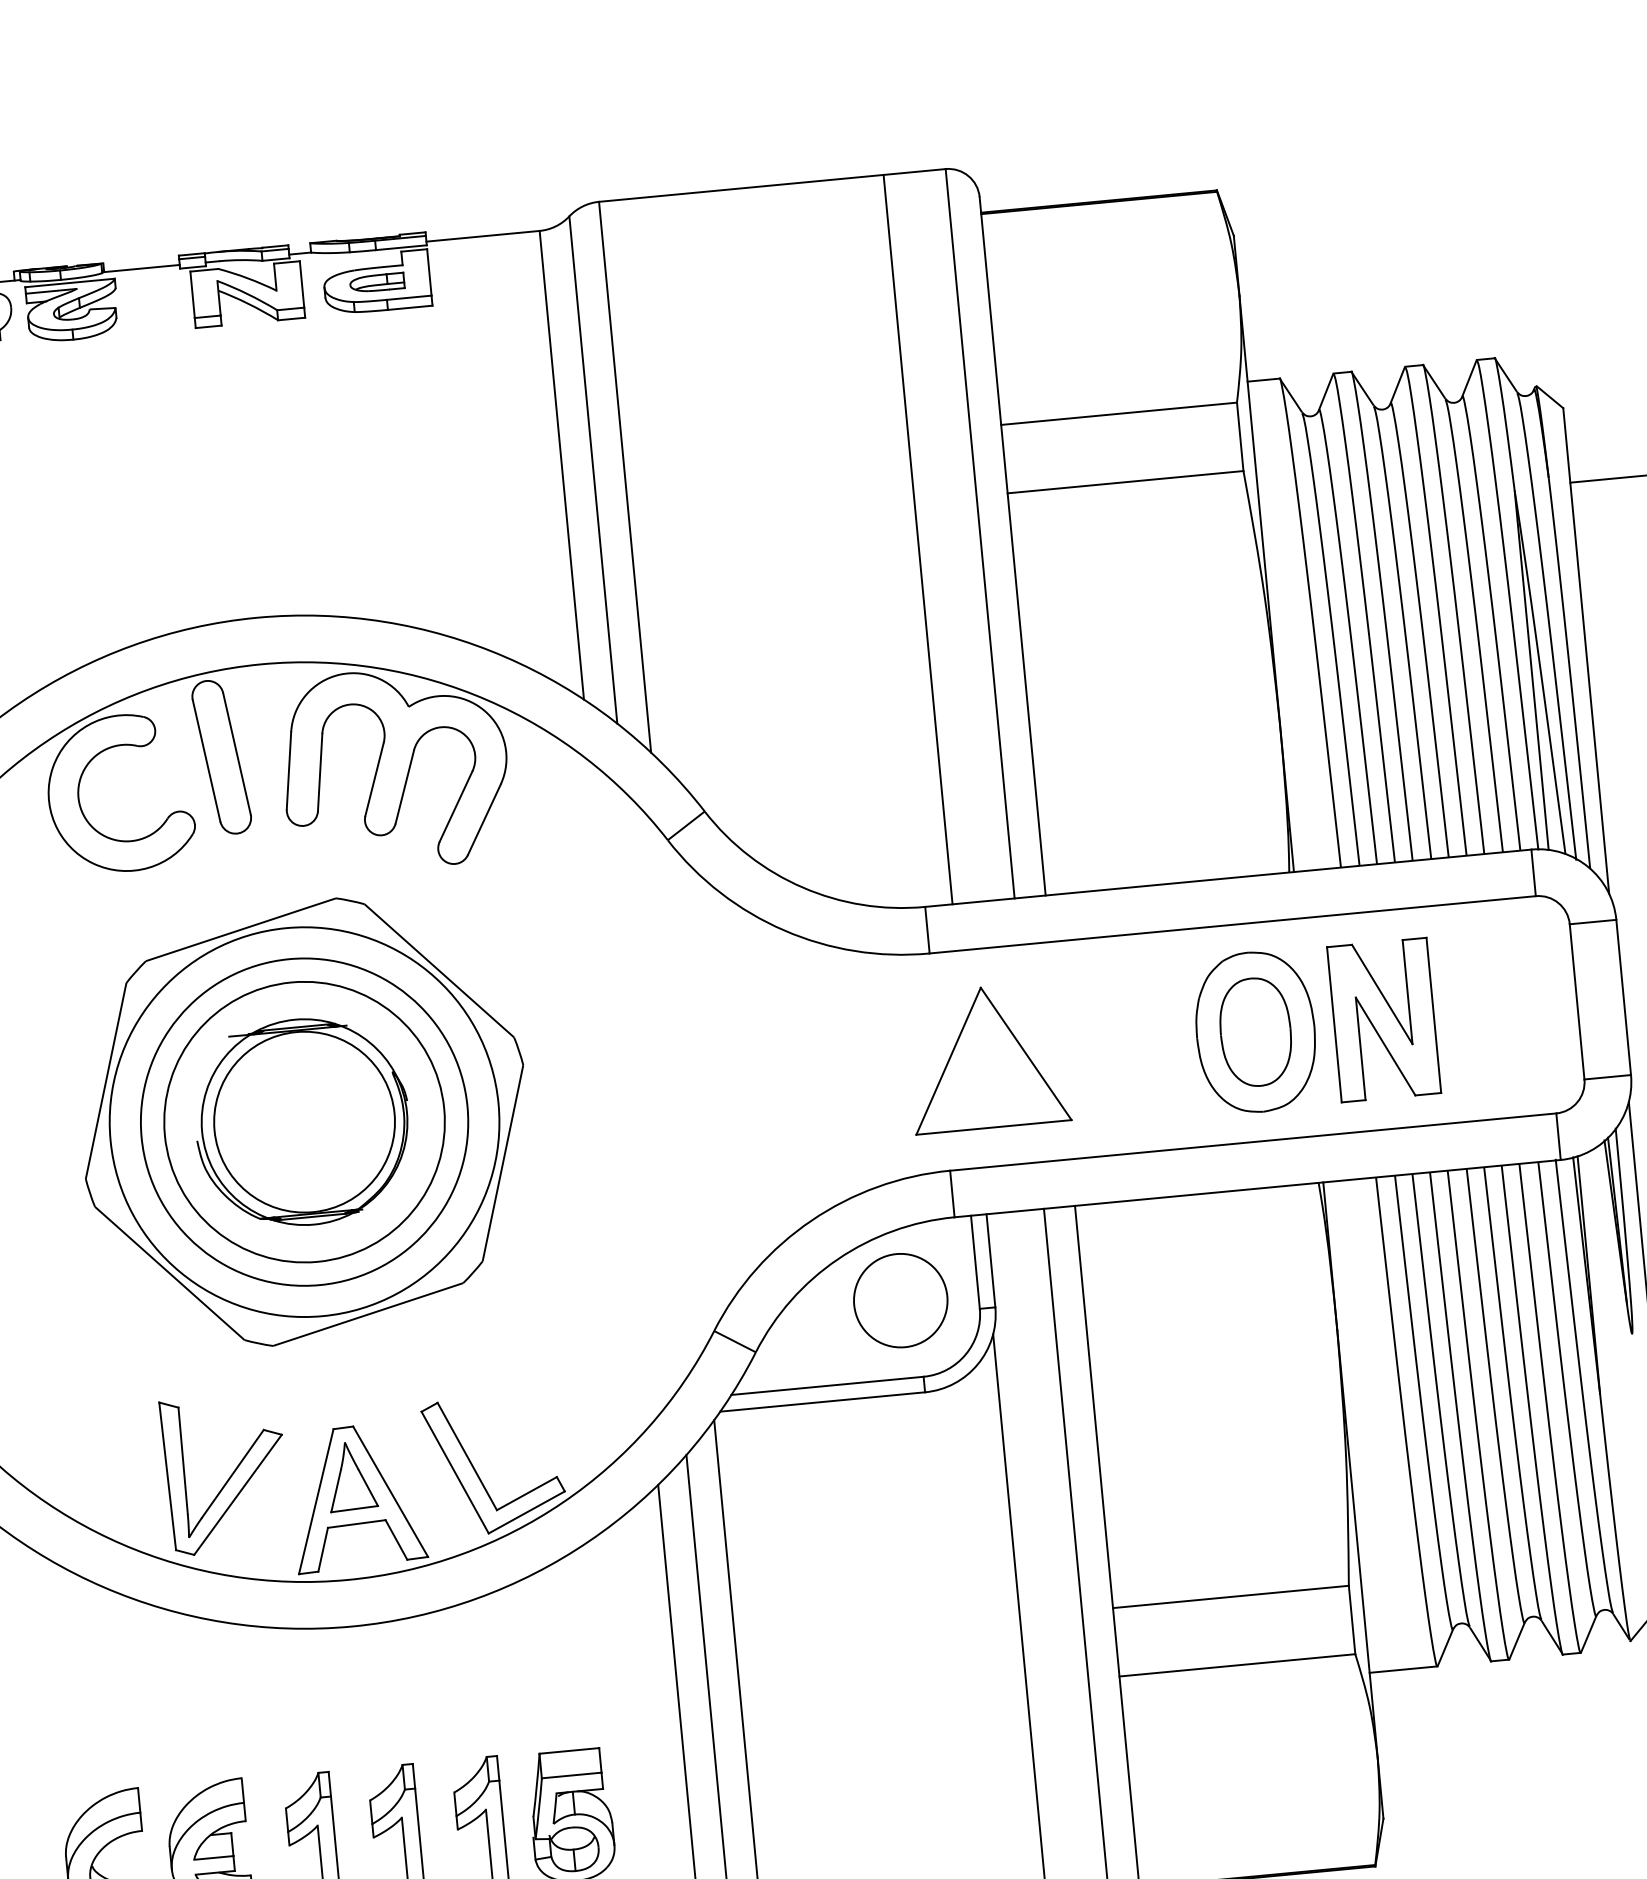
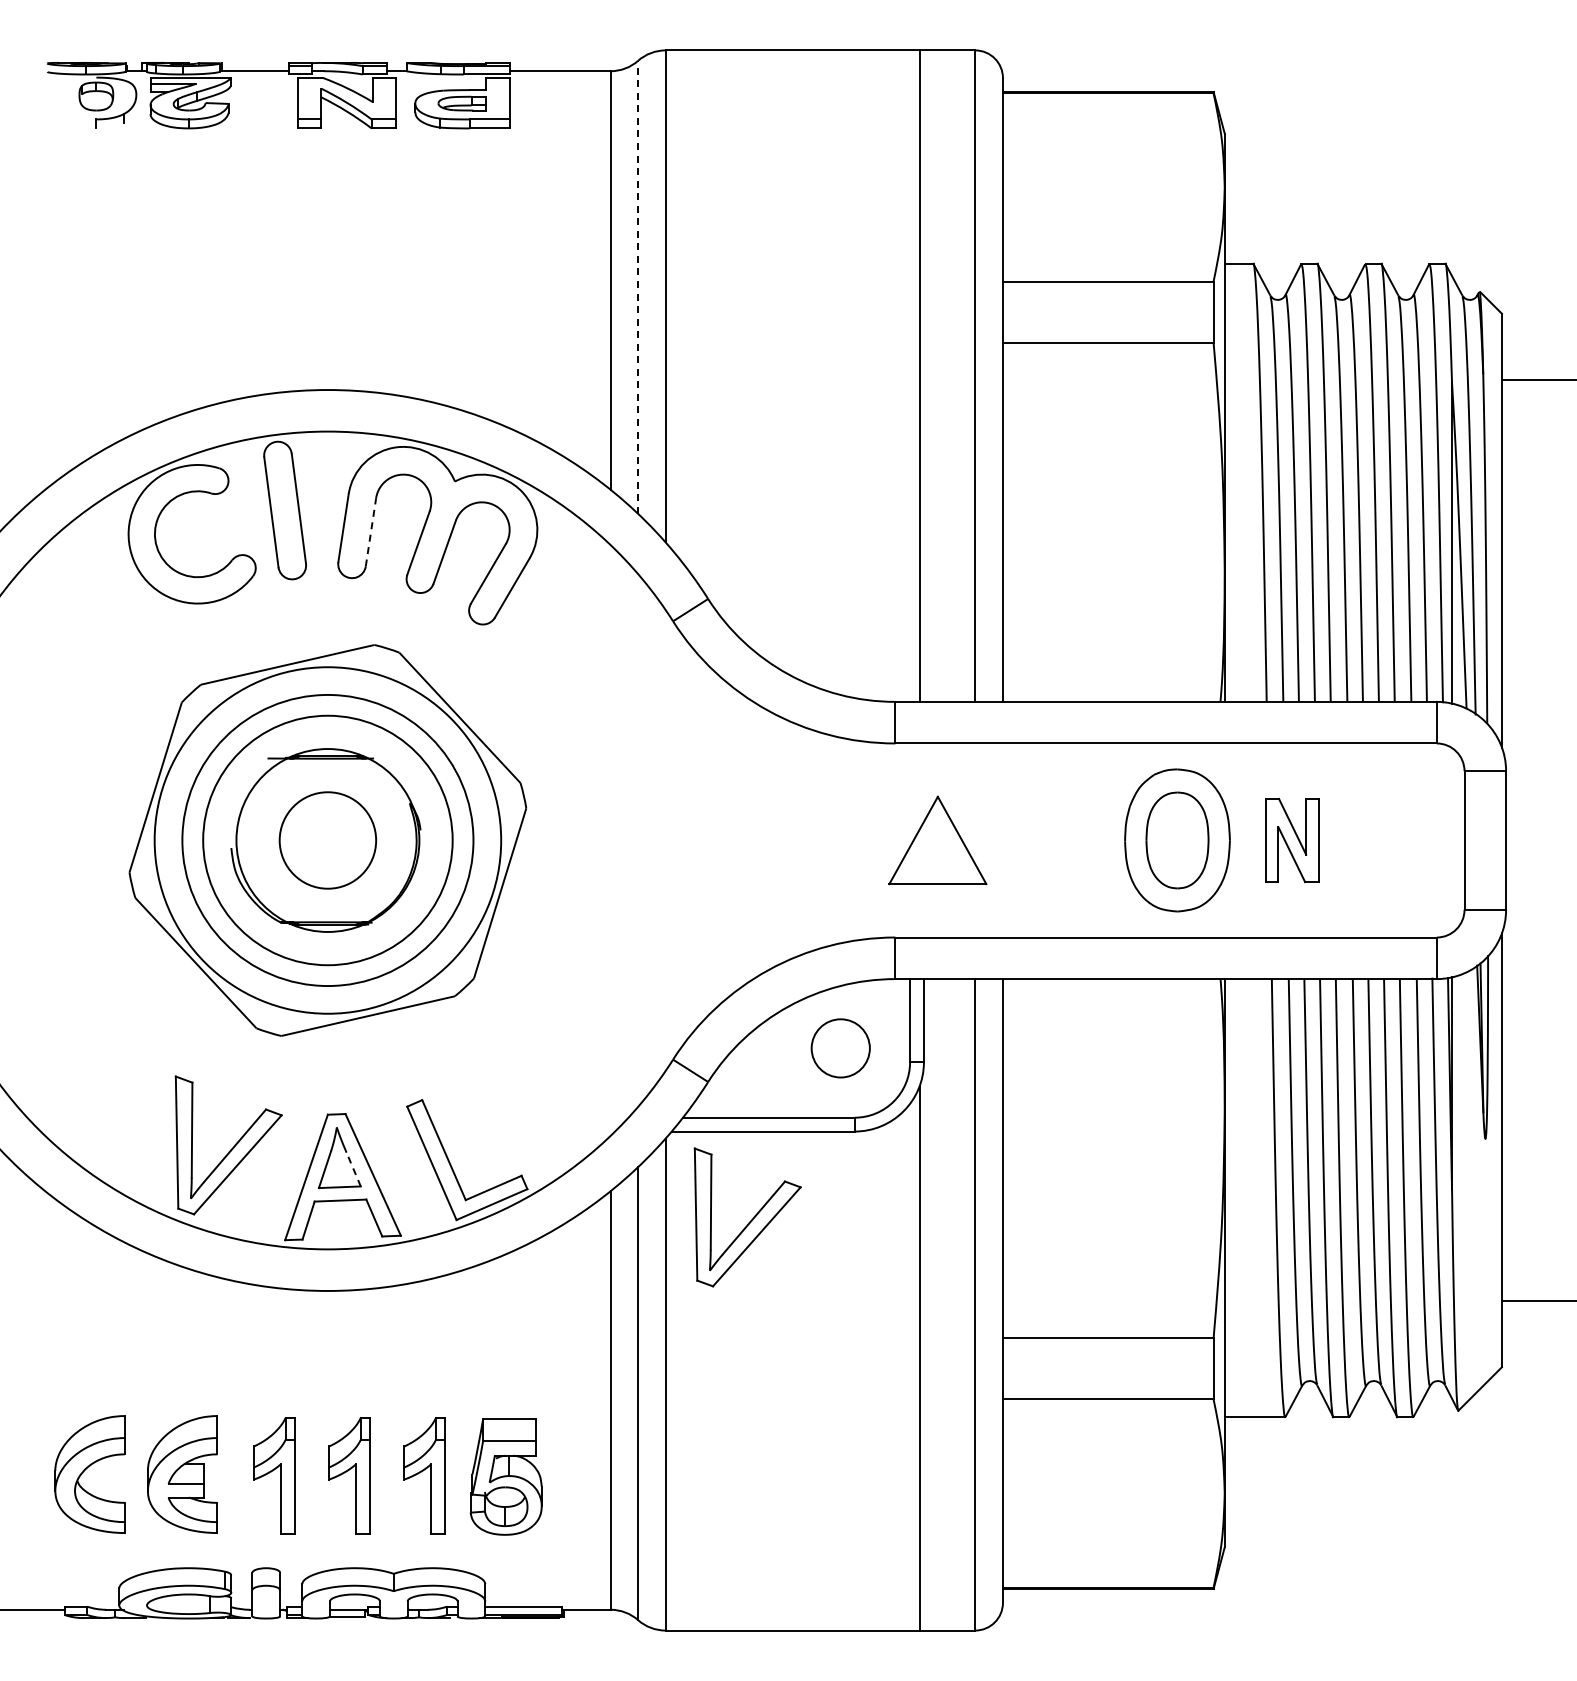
line: (593, 469) -> (638, 286), solid -> dashed
line: (319, 772) -> (370, 532), solid -> dashed
part: (1384, 1020) -> (1292, 840), size x0.6
part: (987, 1057) -> (937, 840), size x0.7
circle: (304, 1122) -> (327, 840), size x0.6
circle: (900, 1299) -> (840, 1047), size x0.7
line: (368, 1487) -> (353, 1169), solid -> dashed
part: (814, 1499) -> (747, 1217), added

